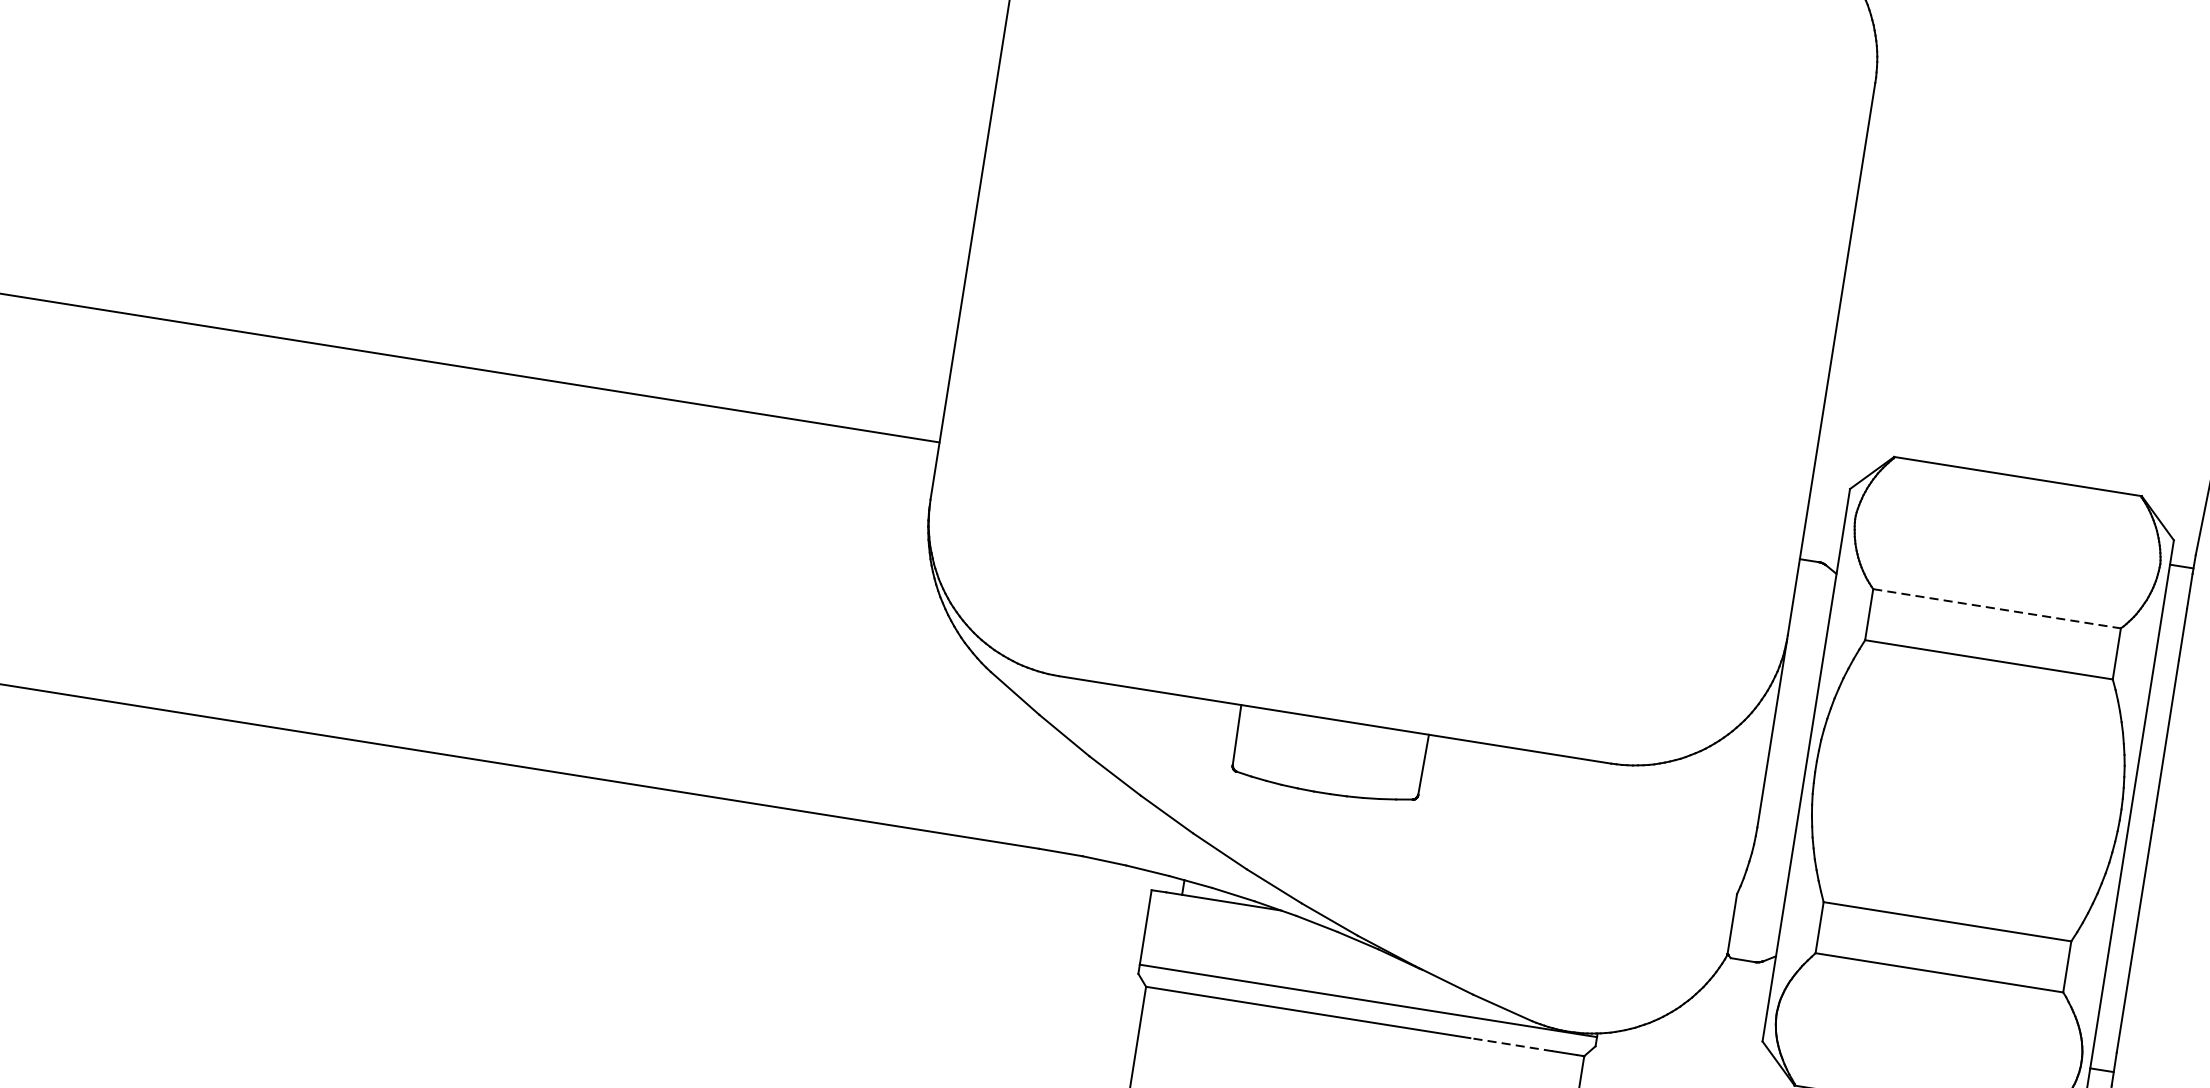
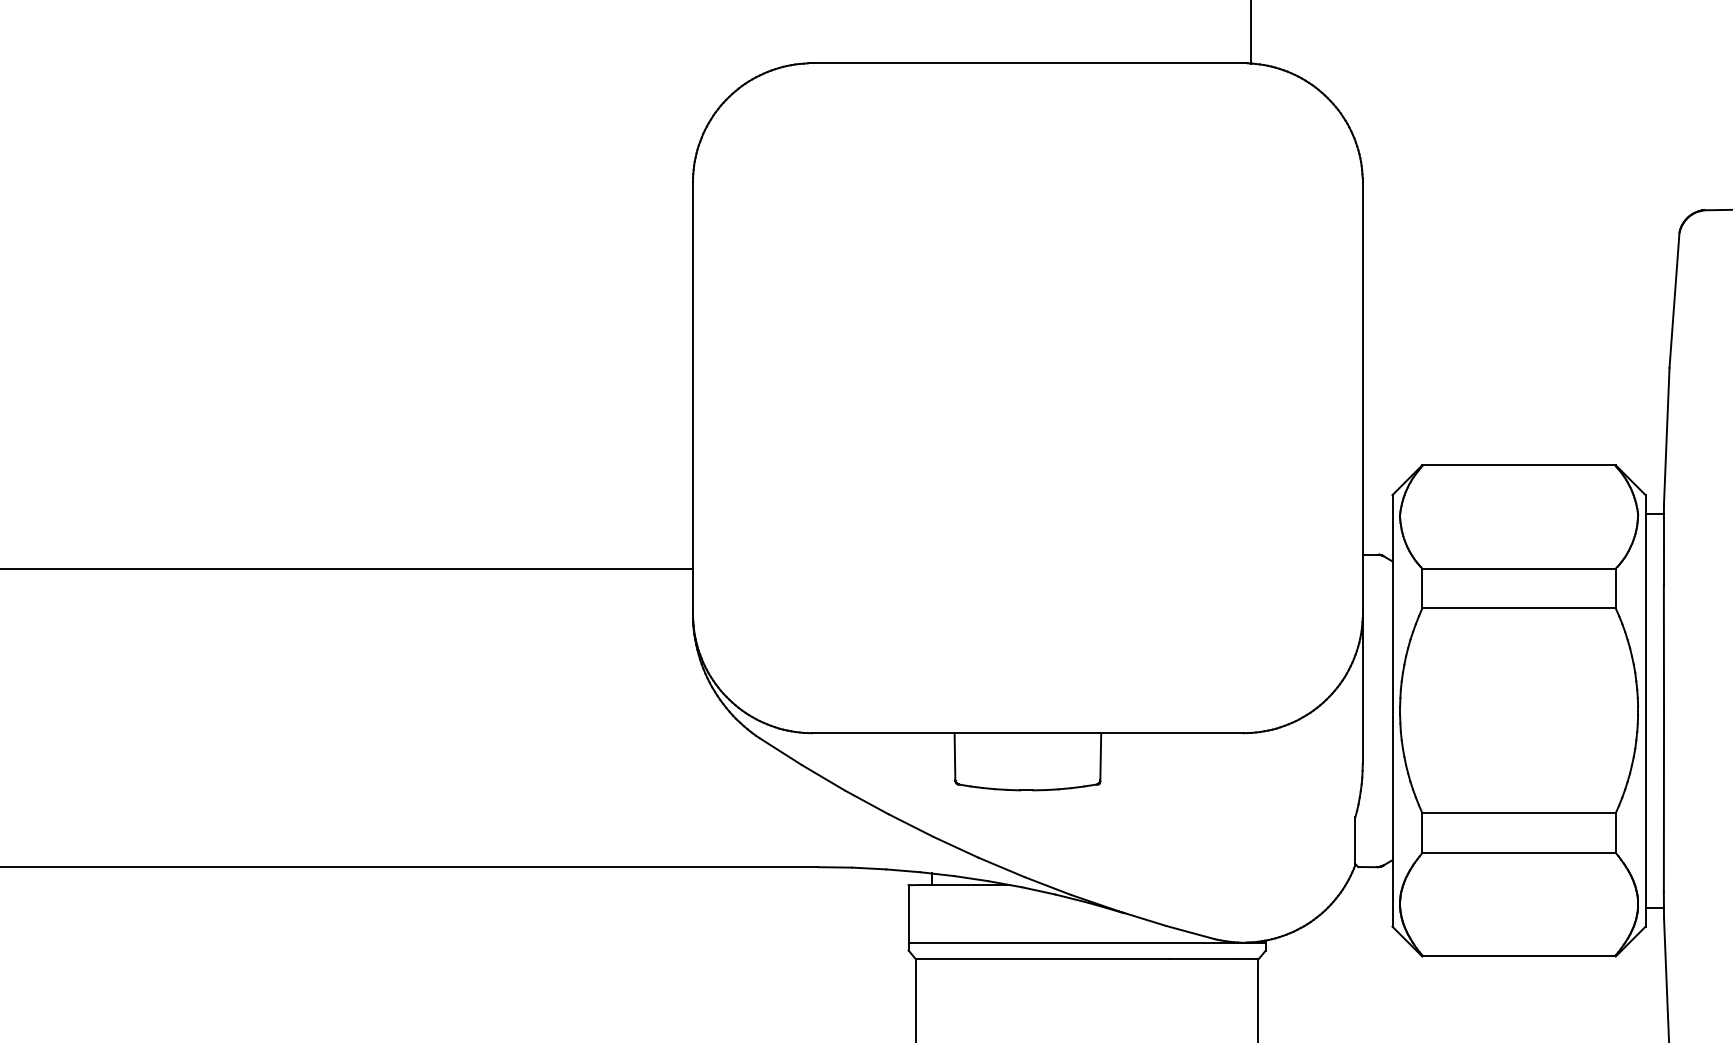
line: (1997, 608) -> (1519, 568), dashed -> solid
line: (1511, 1044) -> (1201, 959), dashed -> solid

